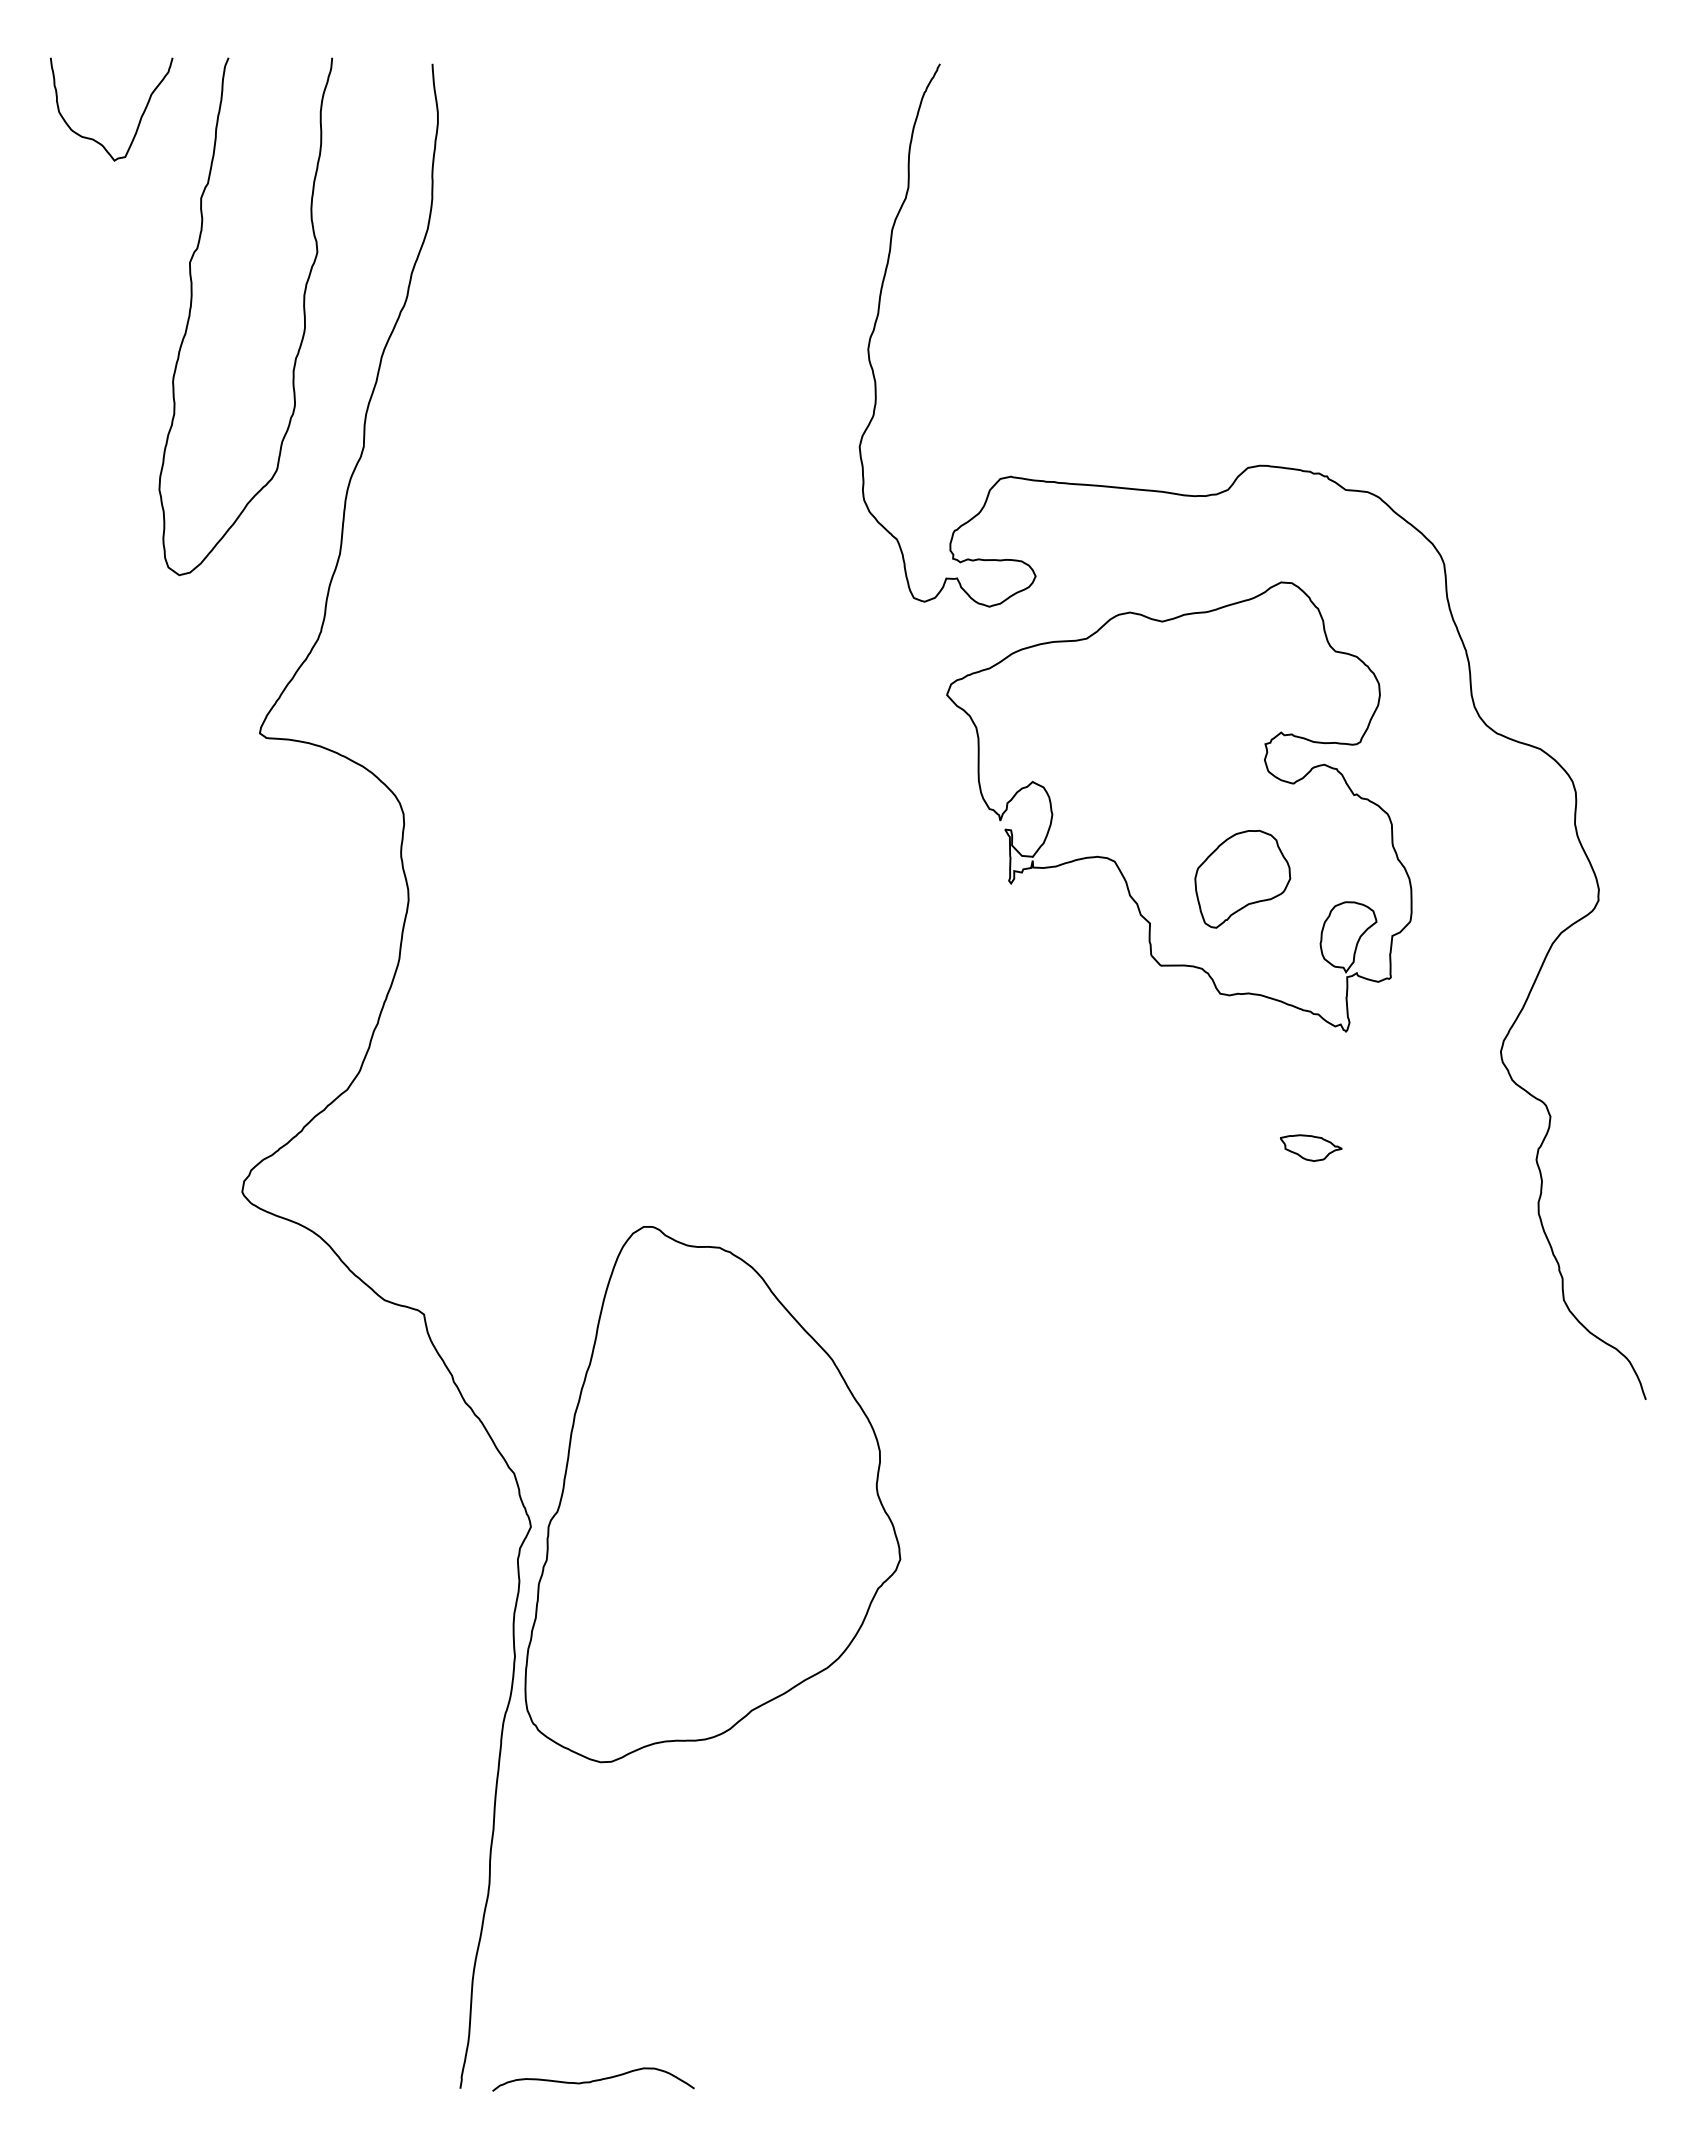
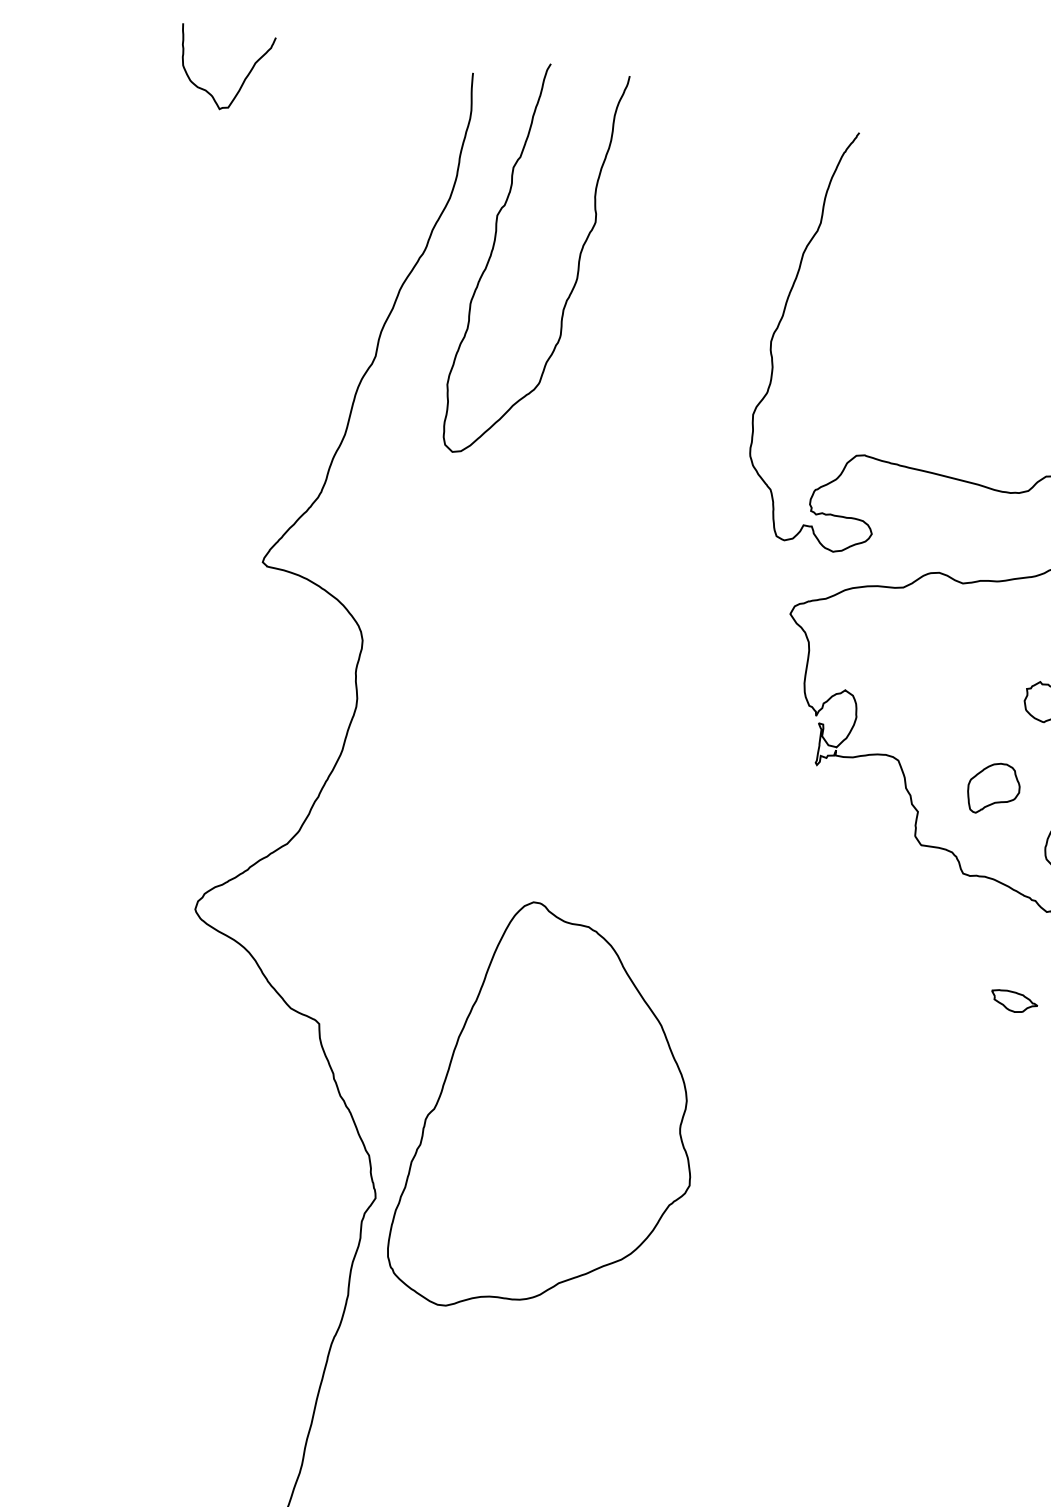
curve: (191, 309) -> (493, 251), moved
part: (1242, 878) -> (993, 788), size x0.7
part: (712, 1494) -> (554, 1114), moved

